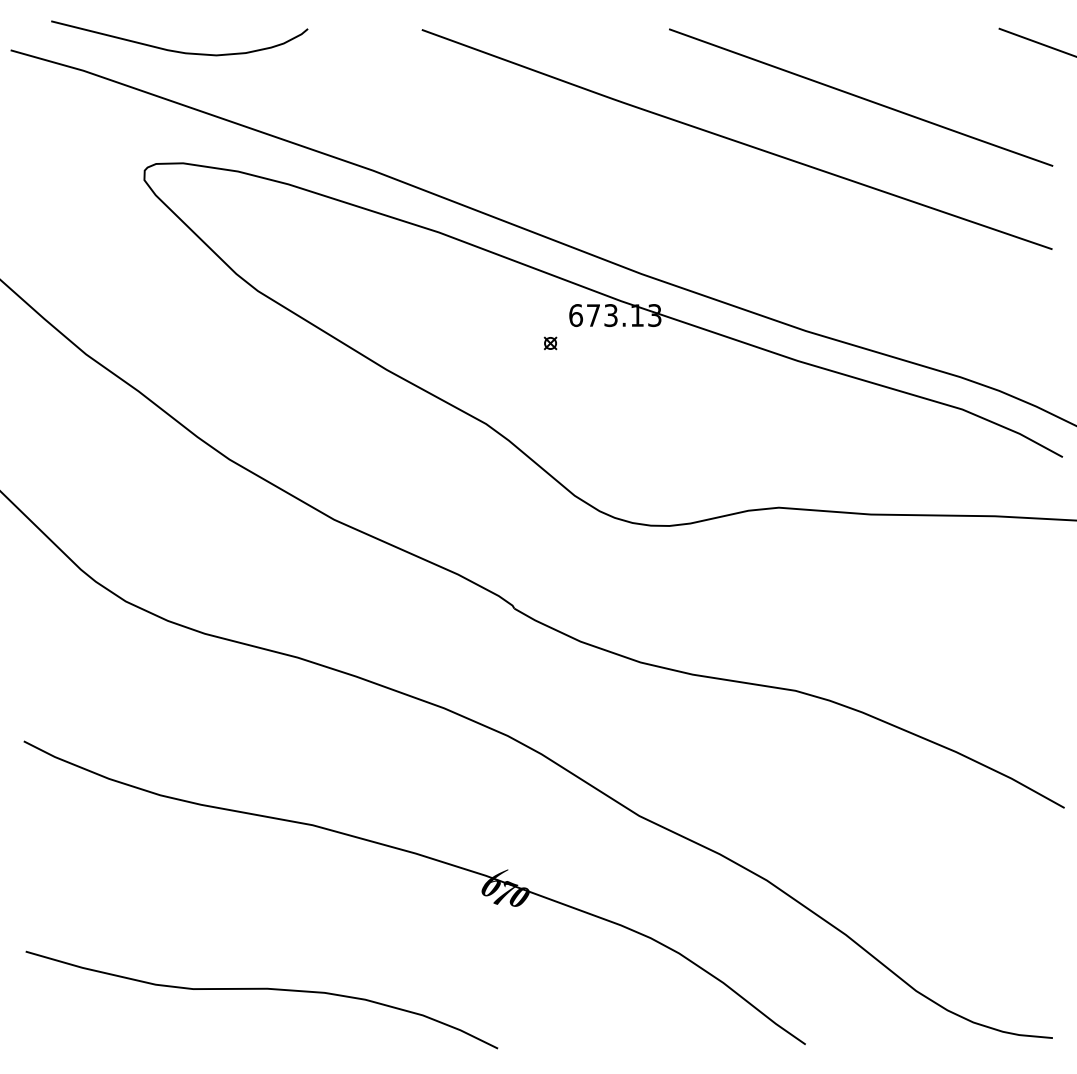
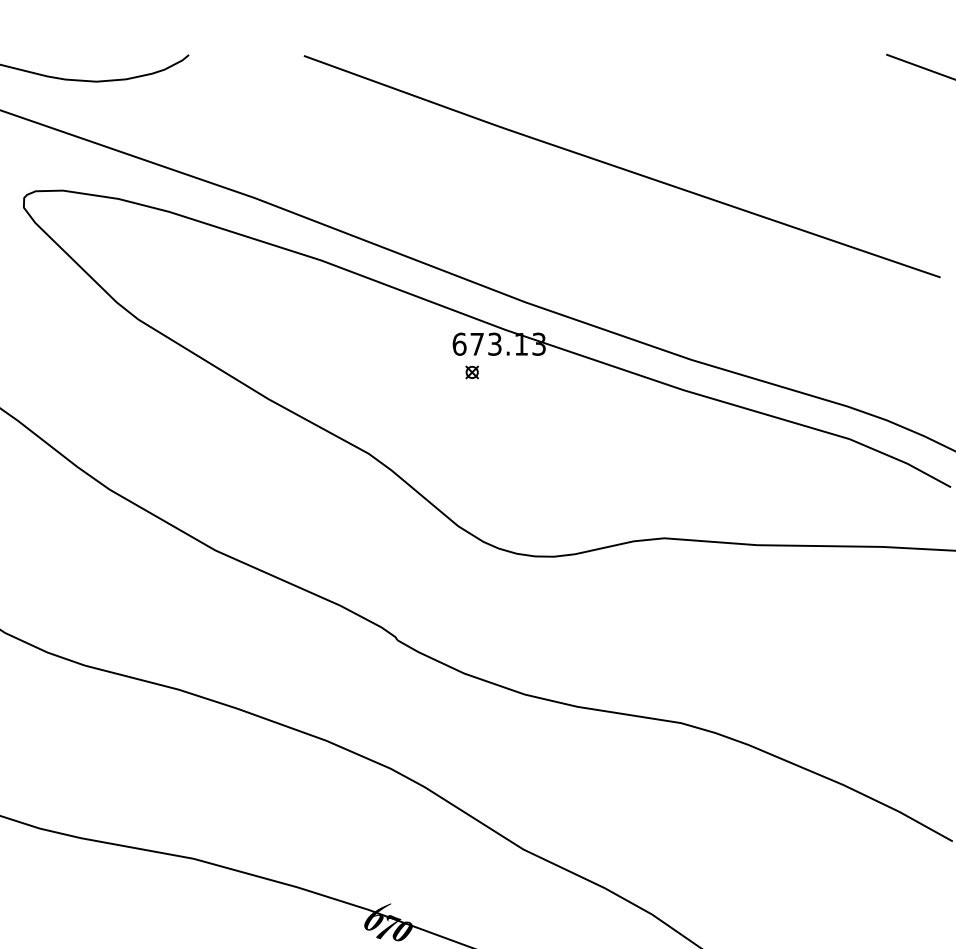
line: (861, 97) -> (747, 124), removed
part: (550, 343) -> (472, 372), moved

